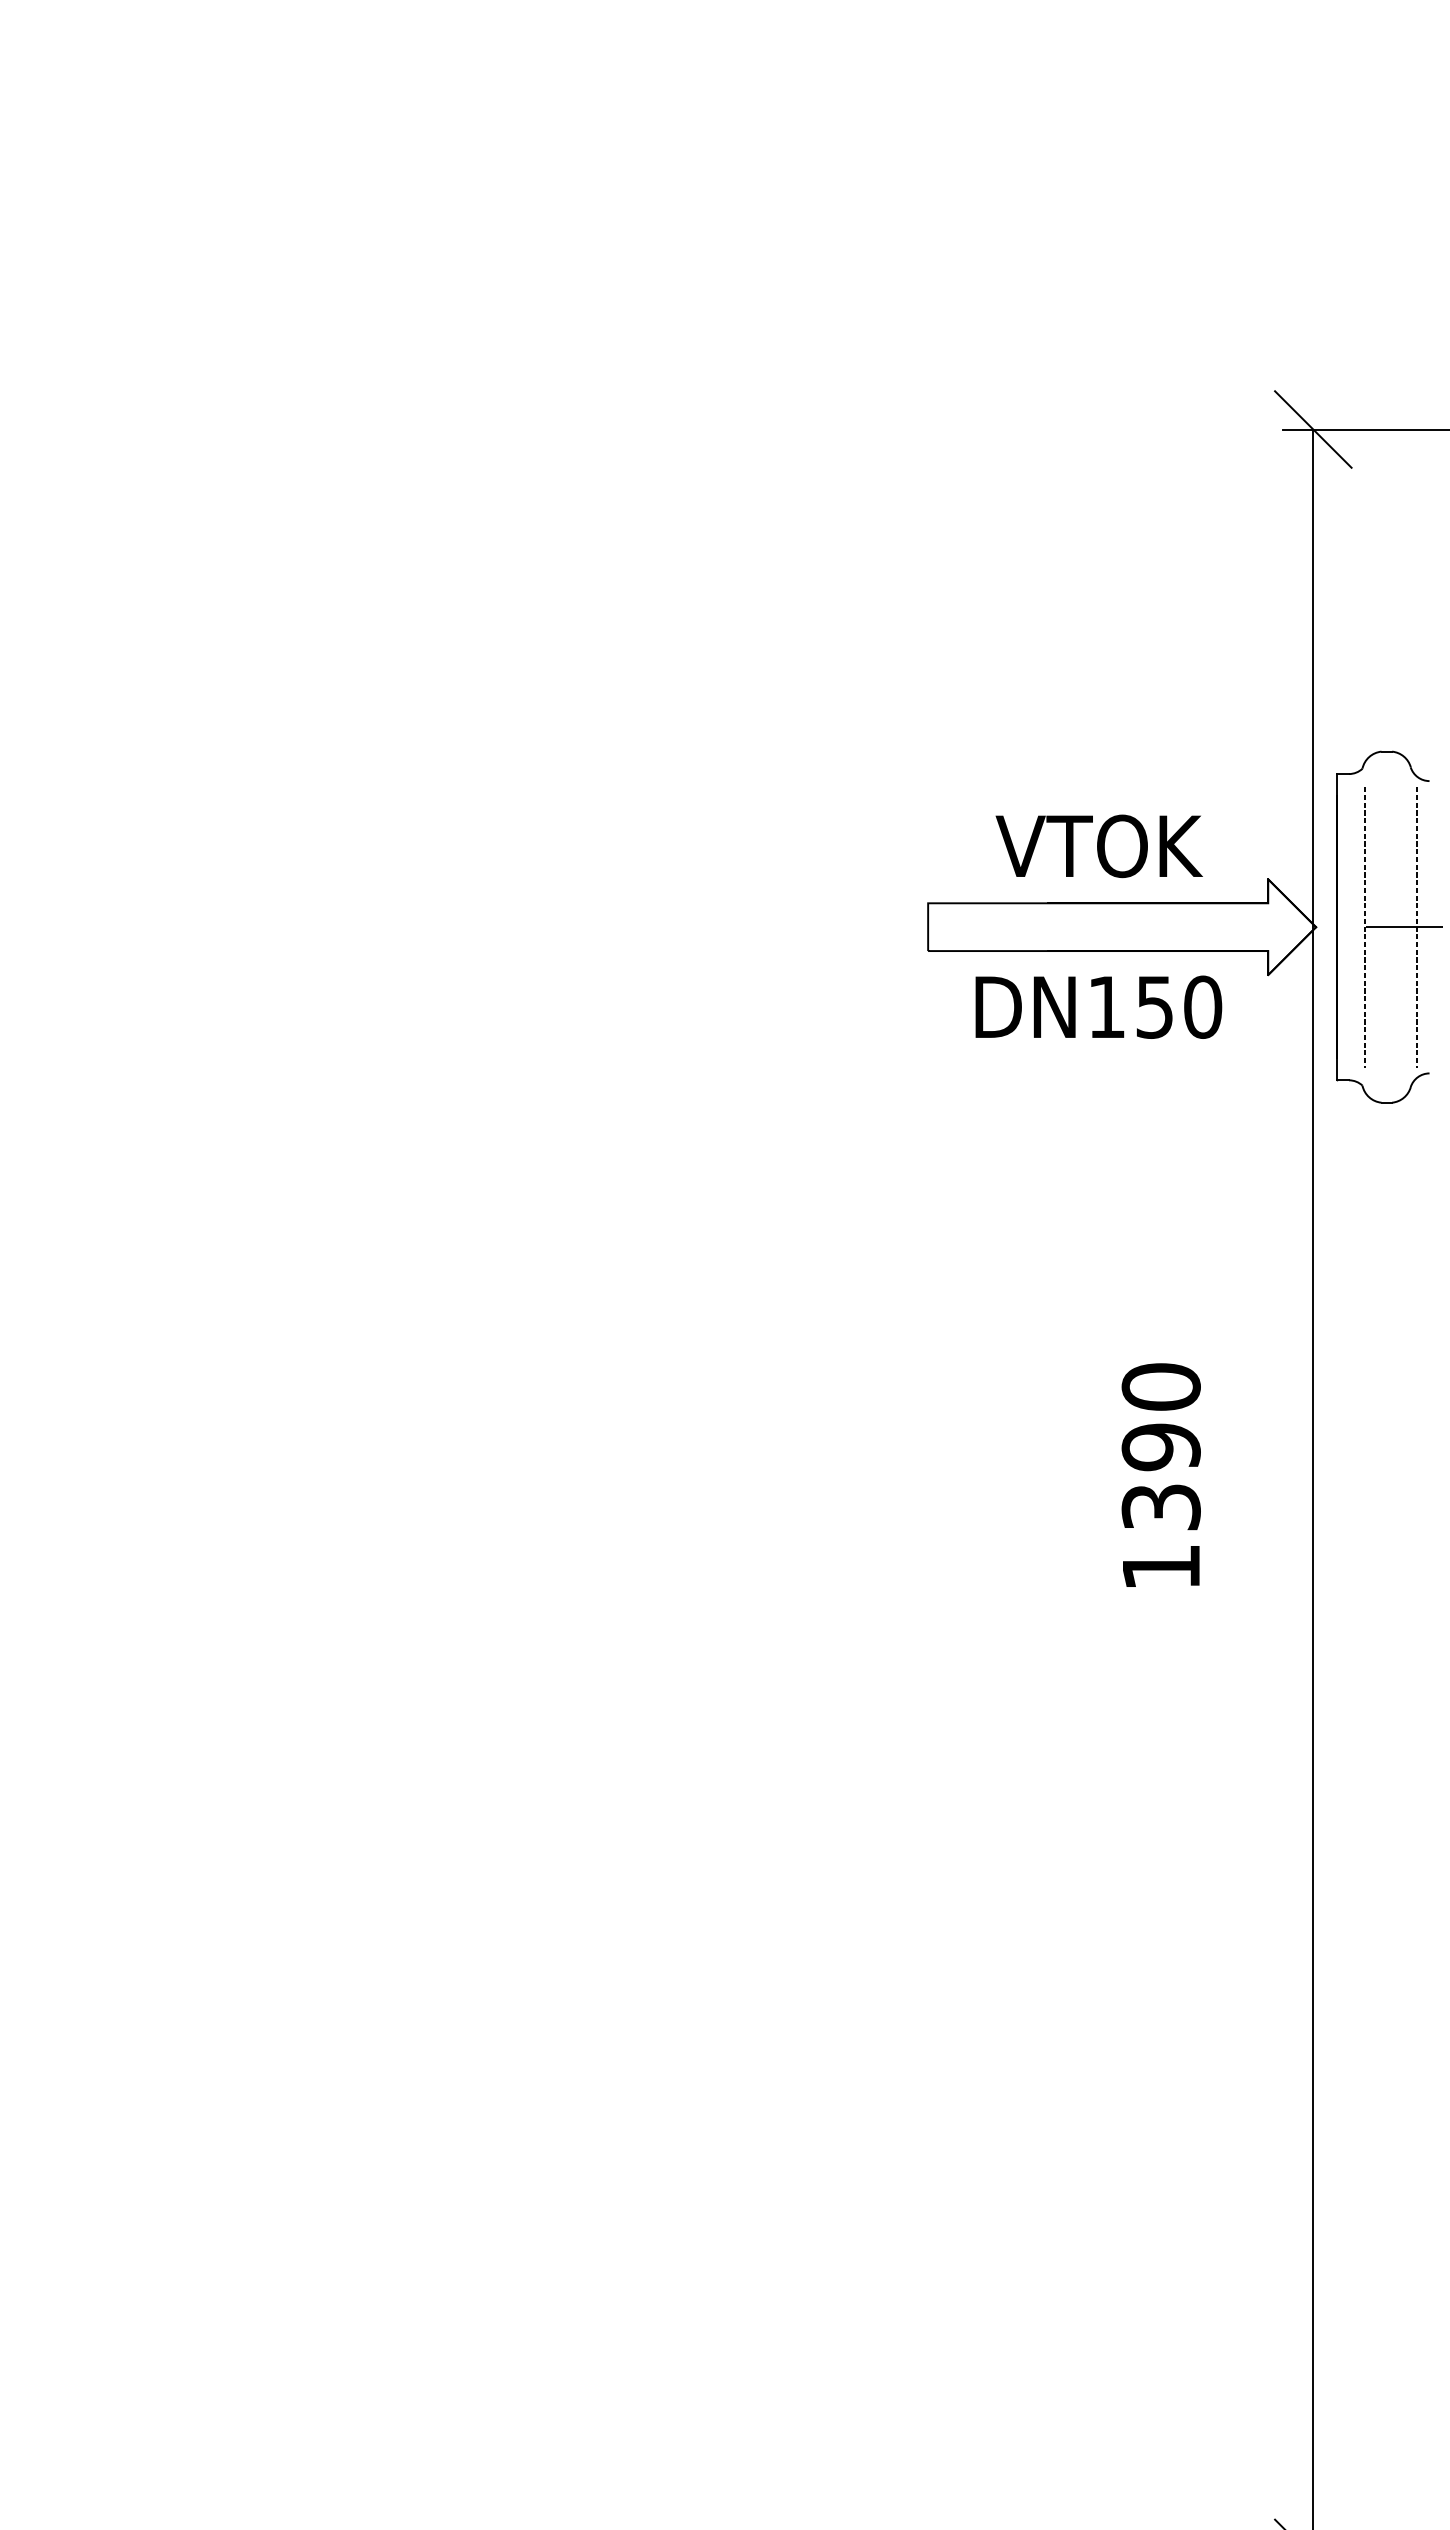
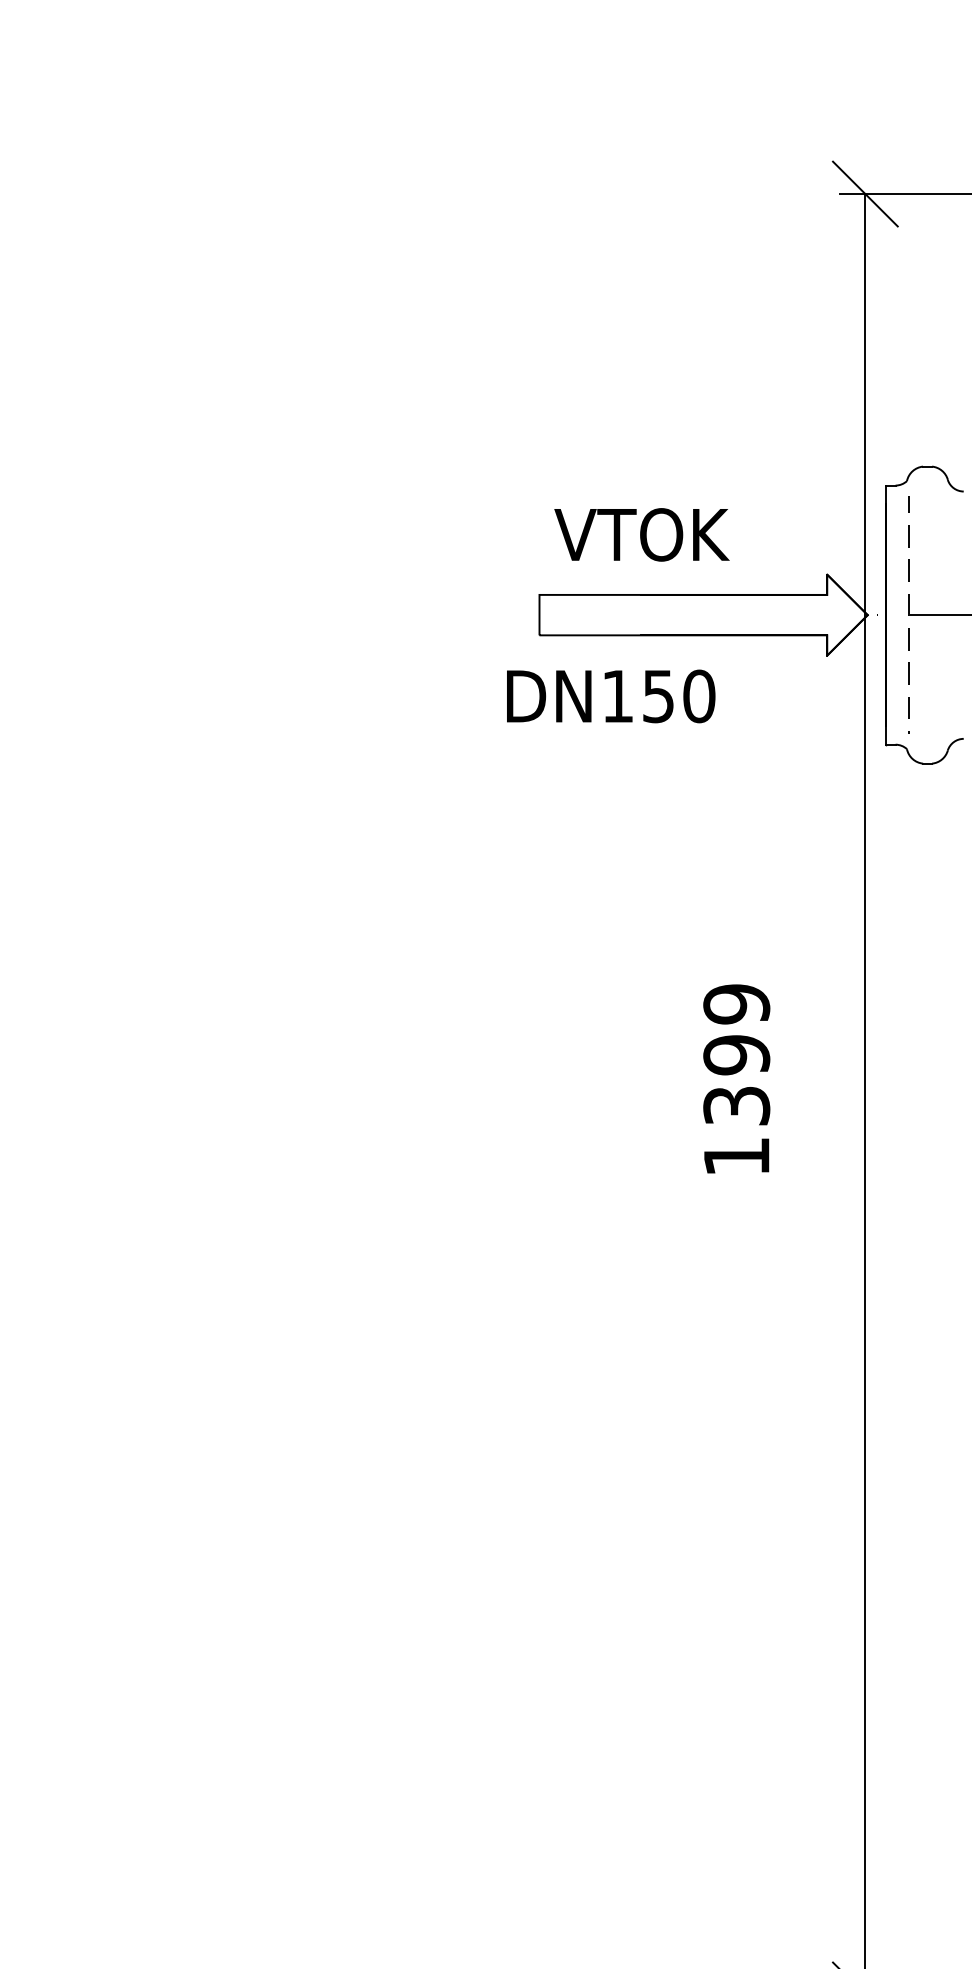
text: (1098, 846) -> (641, 535), moved
line: (1417, 926) -> (953, 614), removed
text: (1098, 1006) -> (610, 695), moved
text: (1160, 1387) -> (736, 1004), 1390 -> 1399

